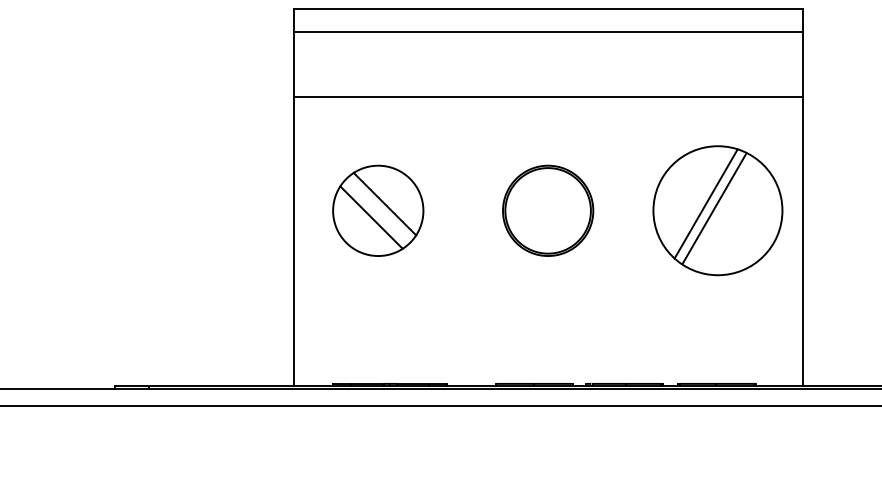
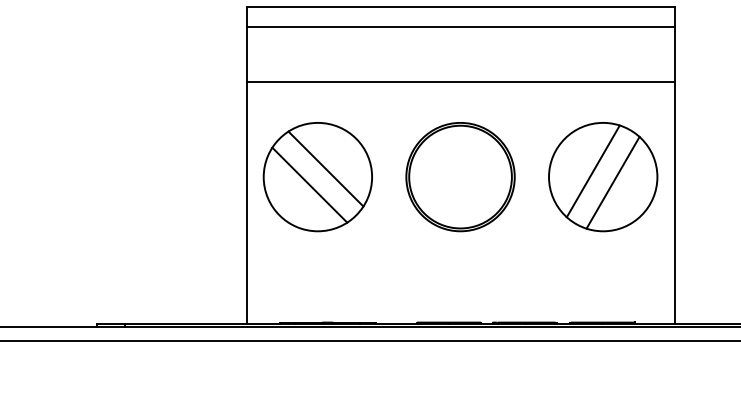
line: (713, 208) -> (612, 182), moved
part: (377, 211) -> (317, 177), size x1.43
part: (548, 211) -> (460, 177), size x1.43

